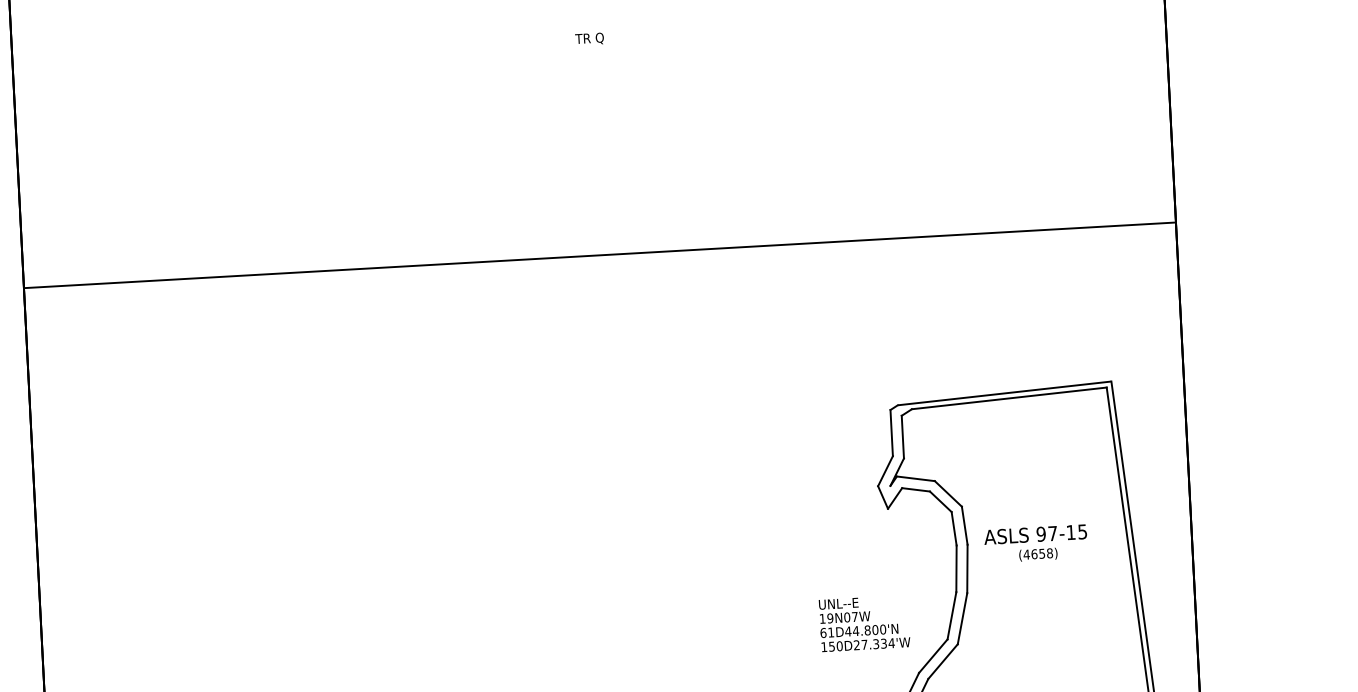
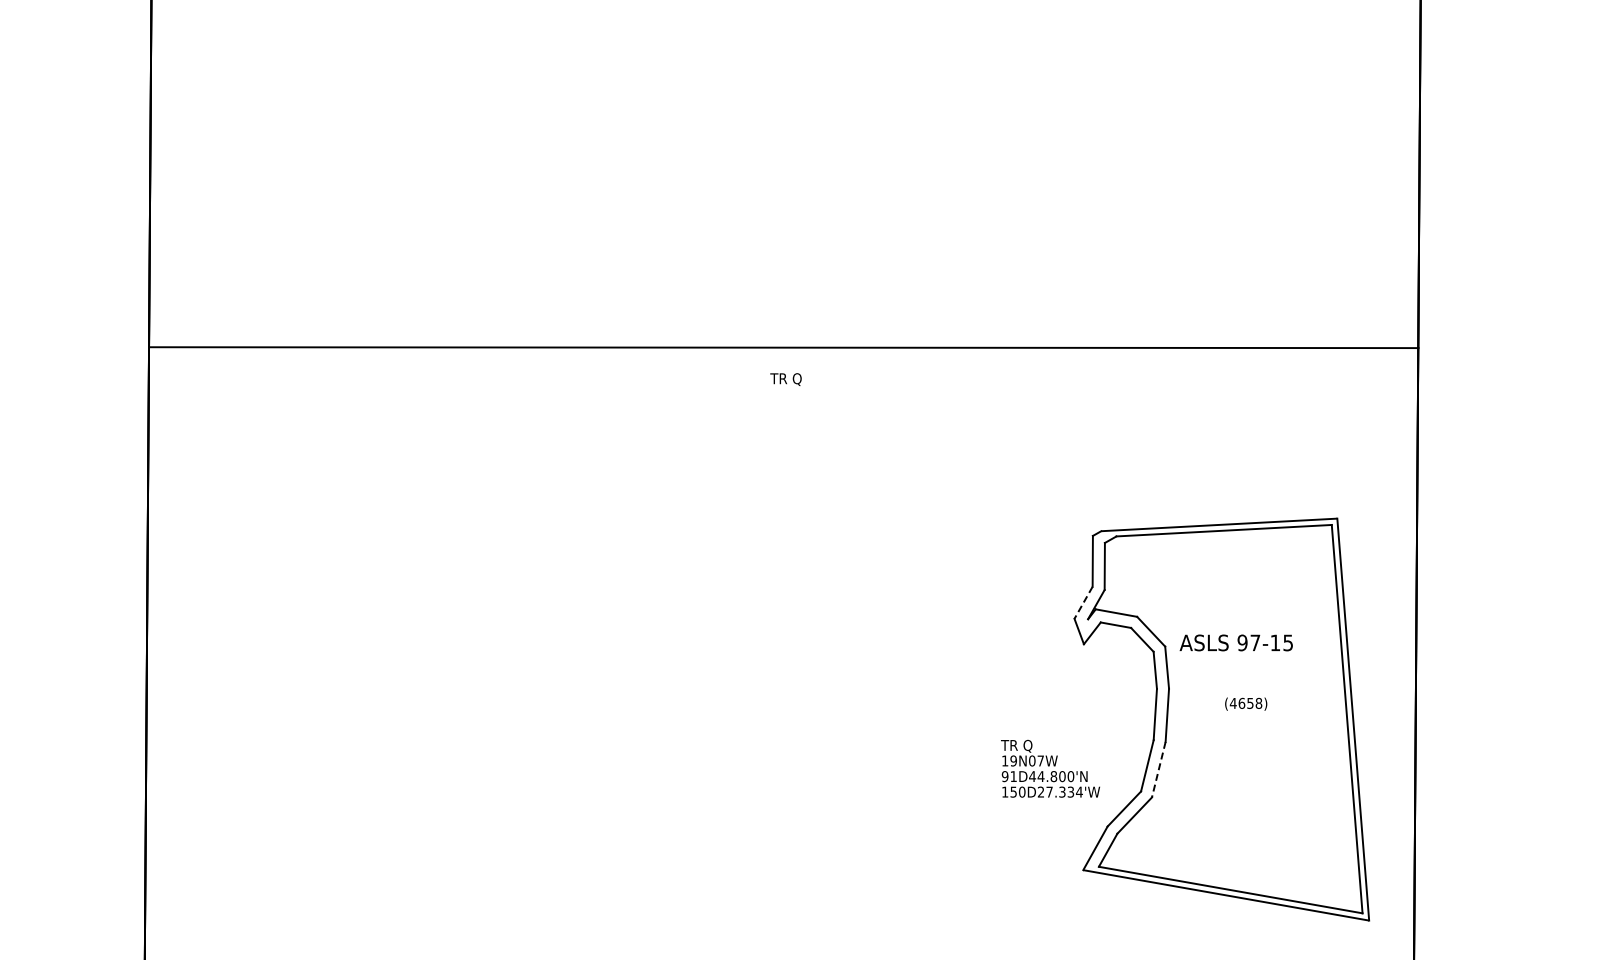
text: (589, 39) -> (785, 379), moved
line: (885, 471) -> (1083, 603), solid -> dashed
text: (1034, 534) -> (1235, 642), moved
text: (838, 603) -> (1023, 745), UNL--E -> TR Q
line: (962, 618) -> (1158, 769), solid -> dashed
text: (822, 632) -> (1004, 776), 61D44.800'N -> 91D44.800'N

